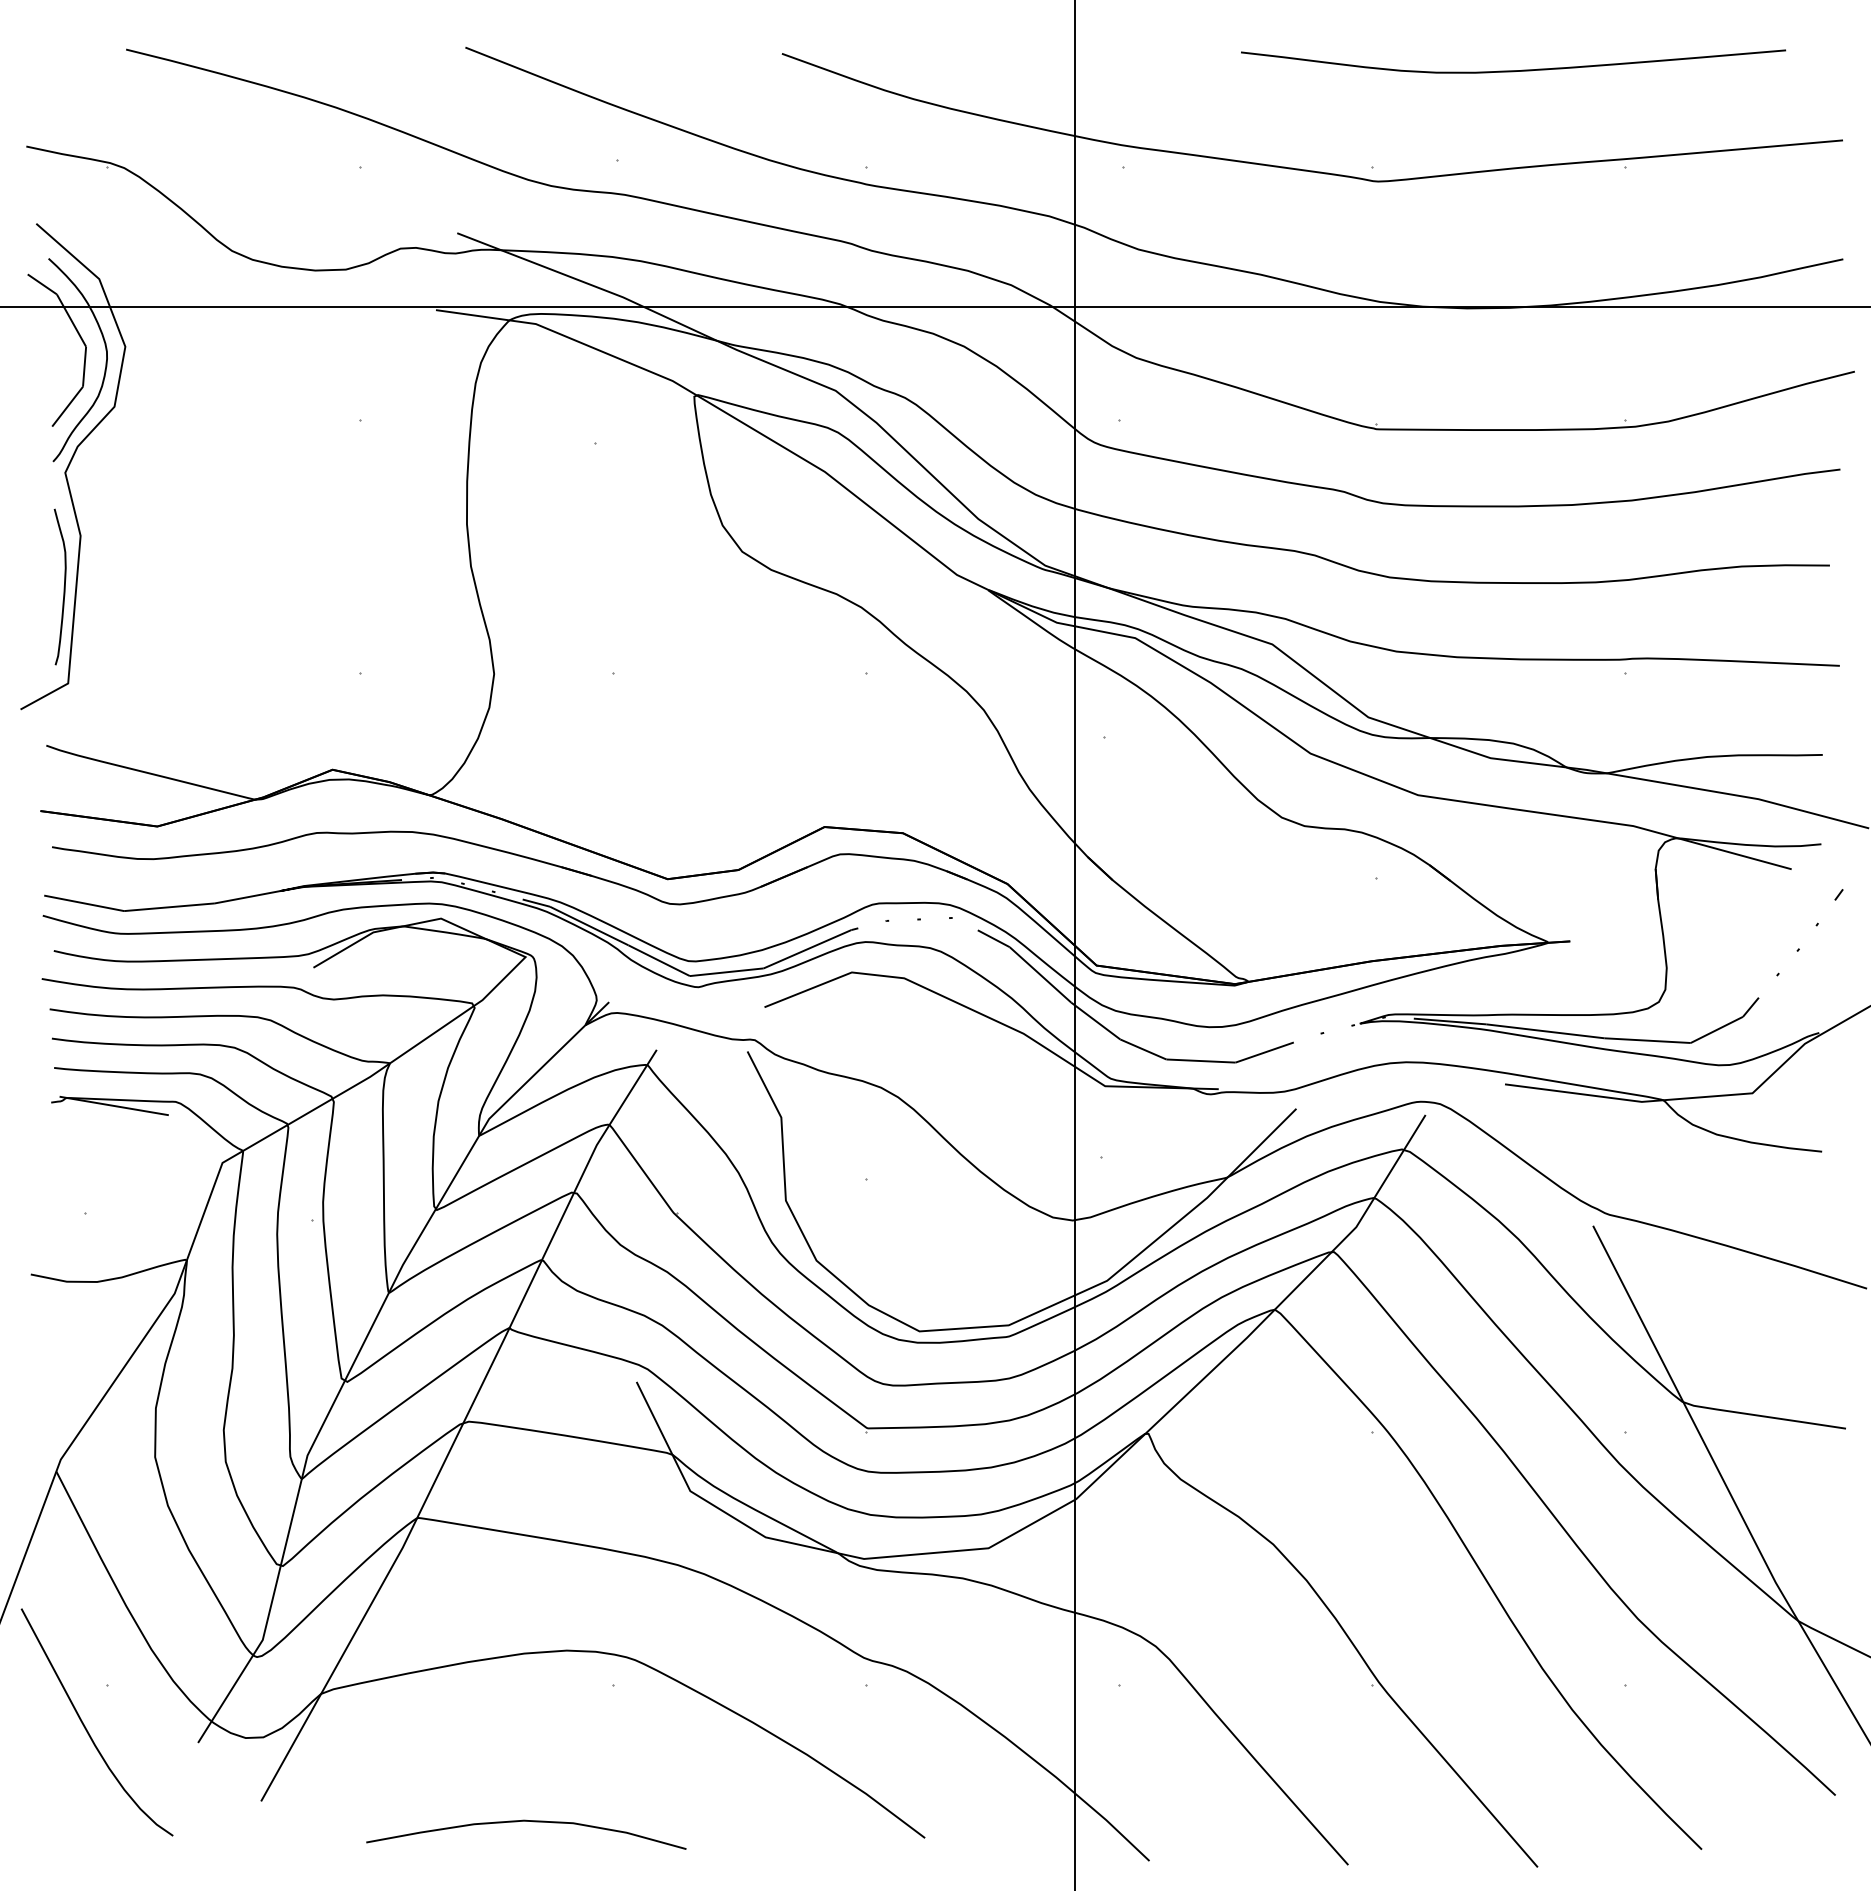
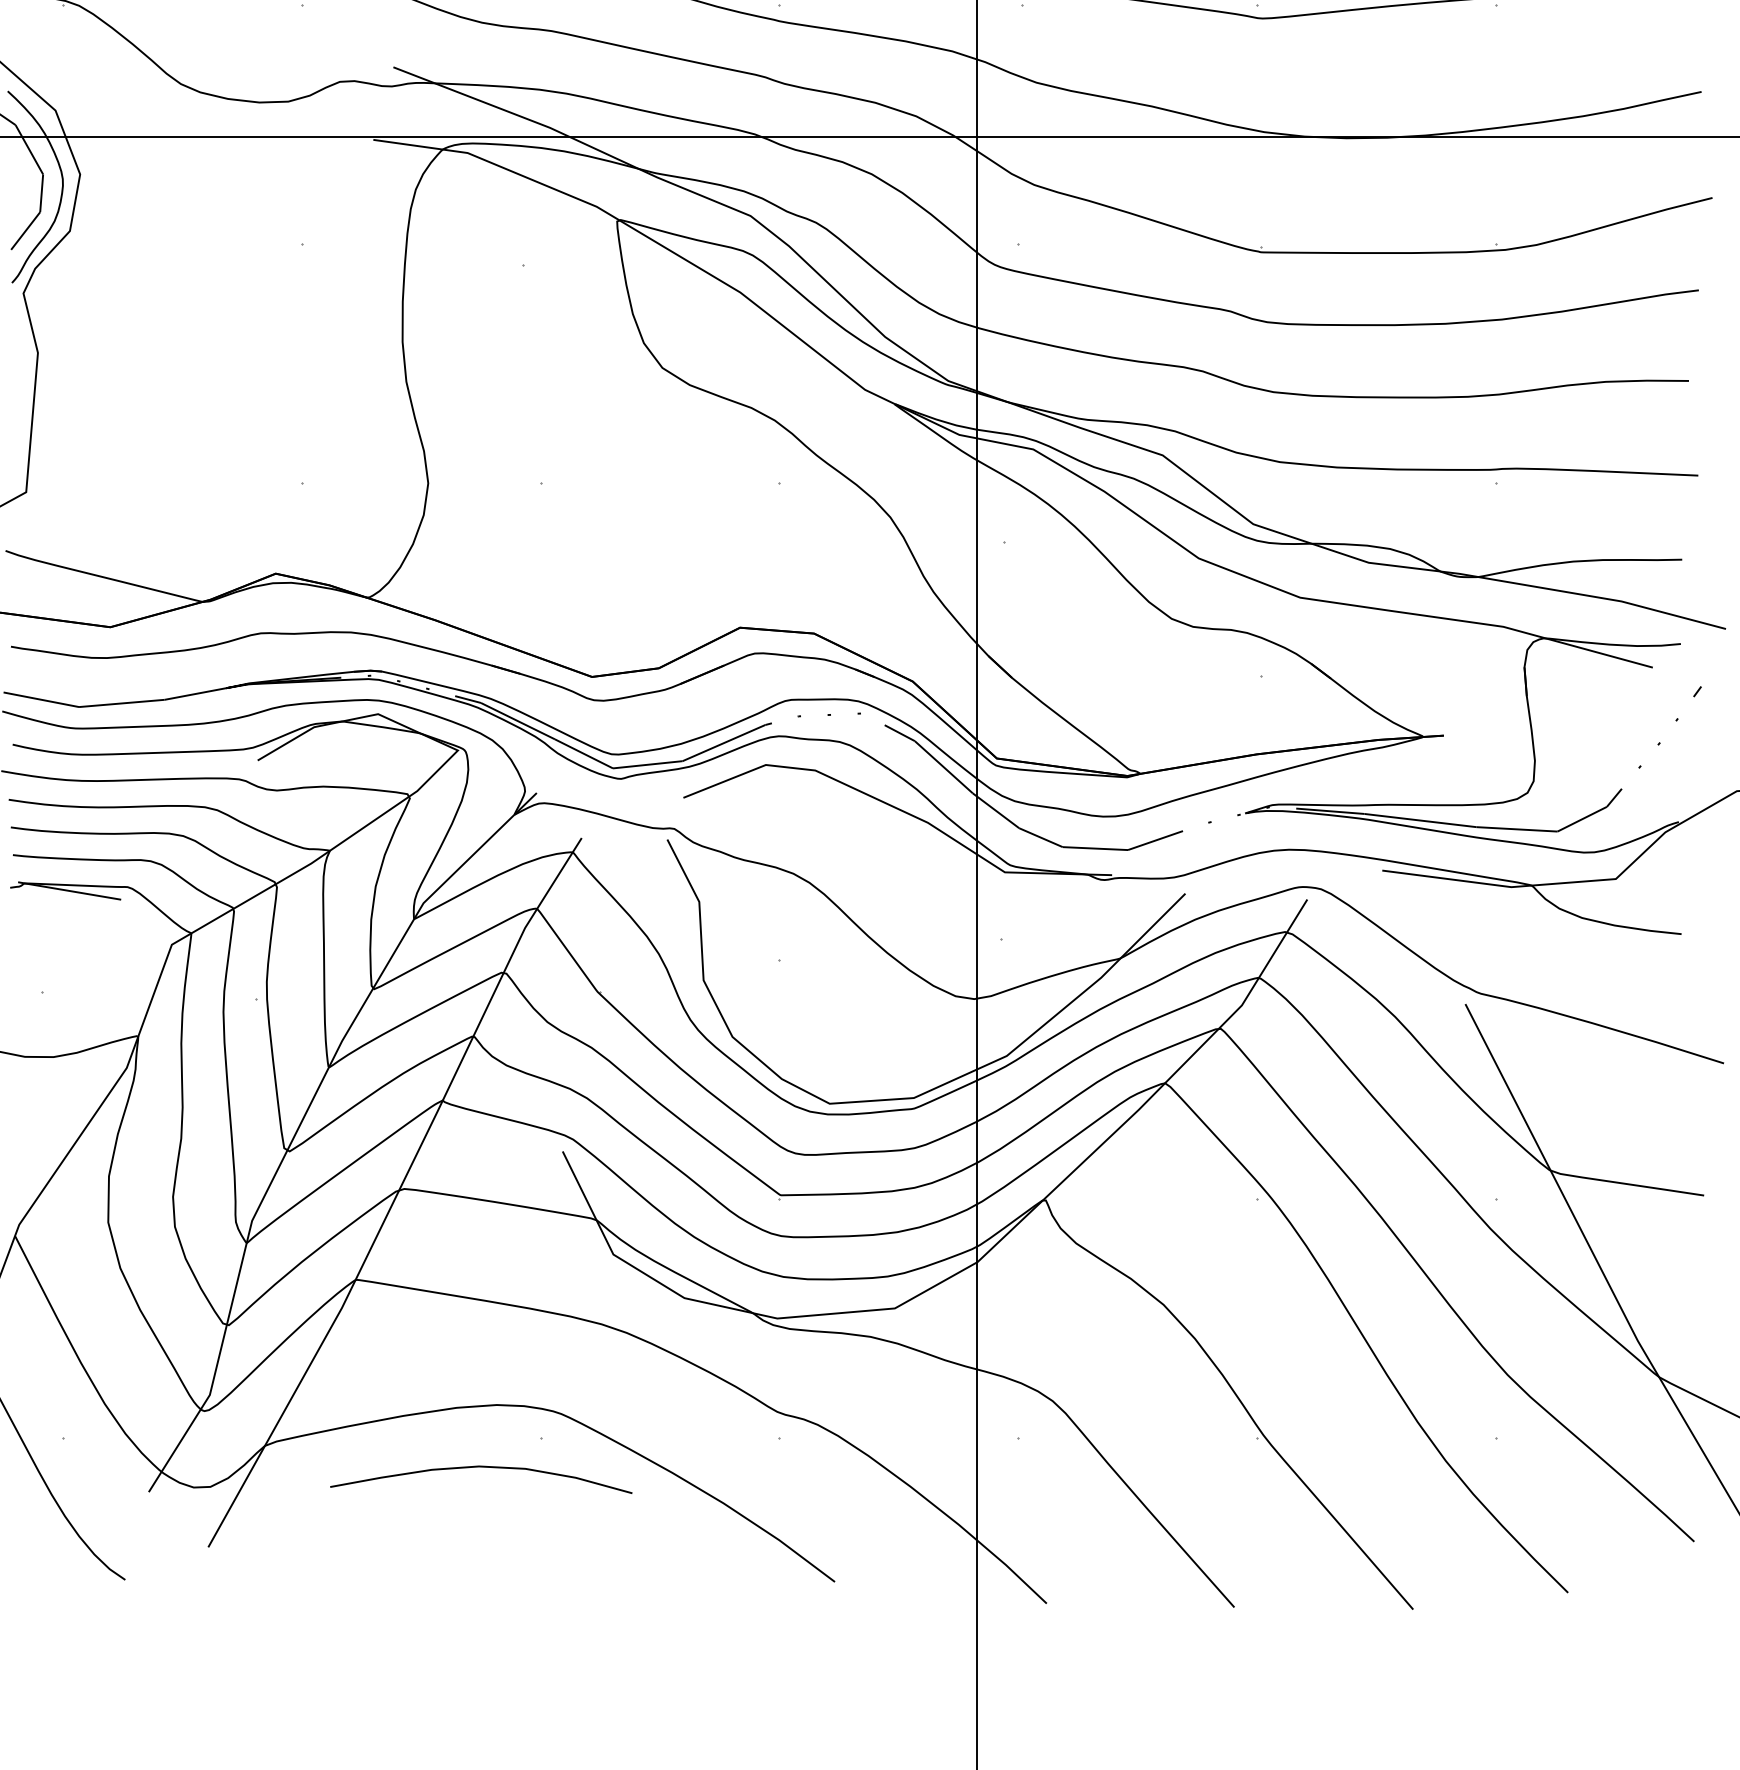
curve: (63, 586) -> (21, 400), removed
curve: (526, 1821) -> (481, 1467), moved

